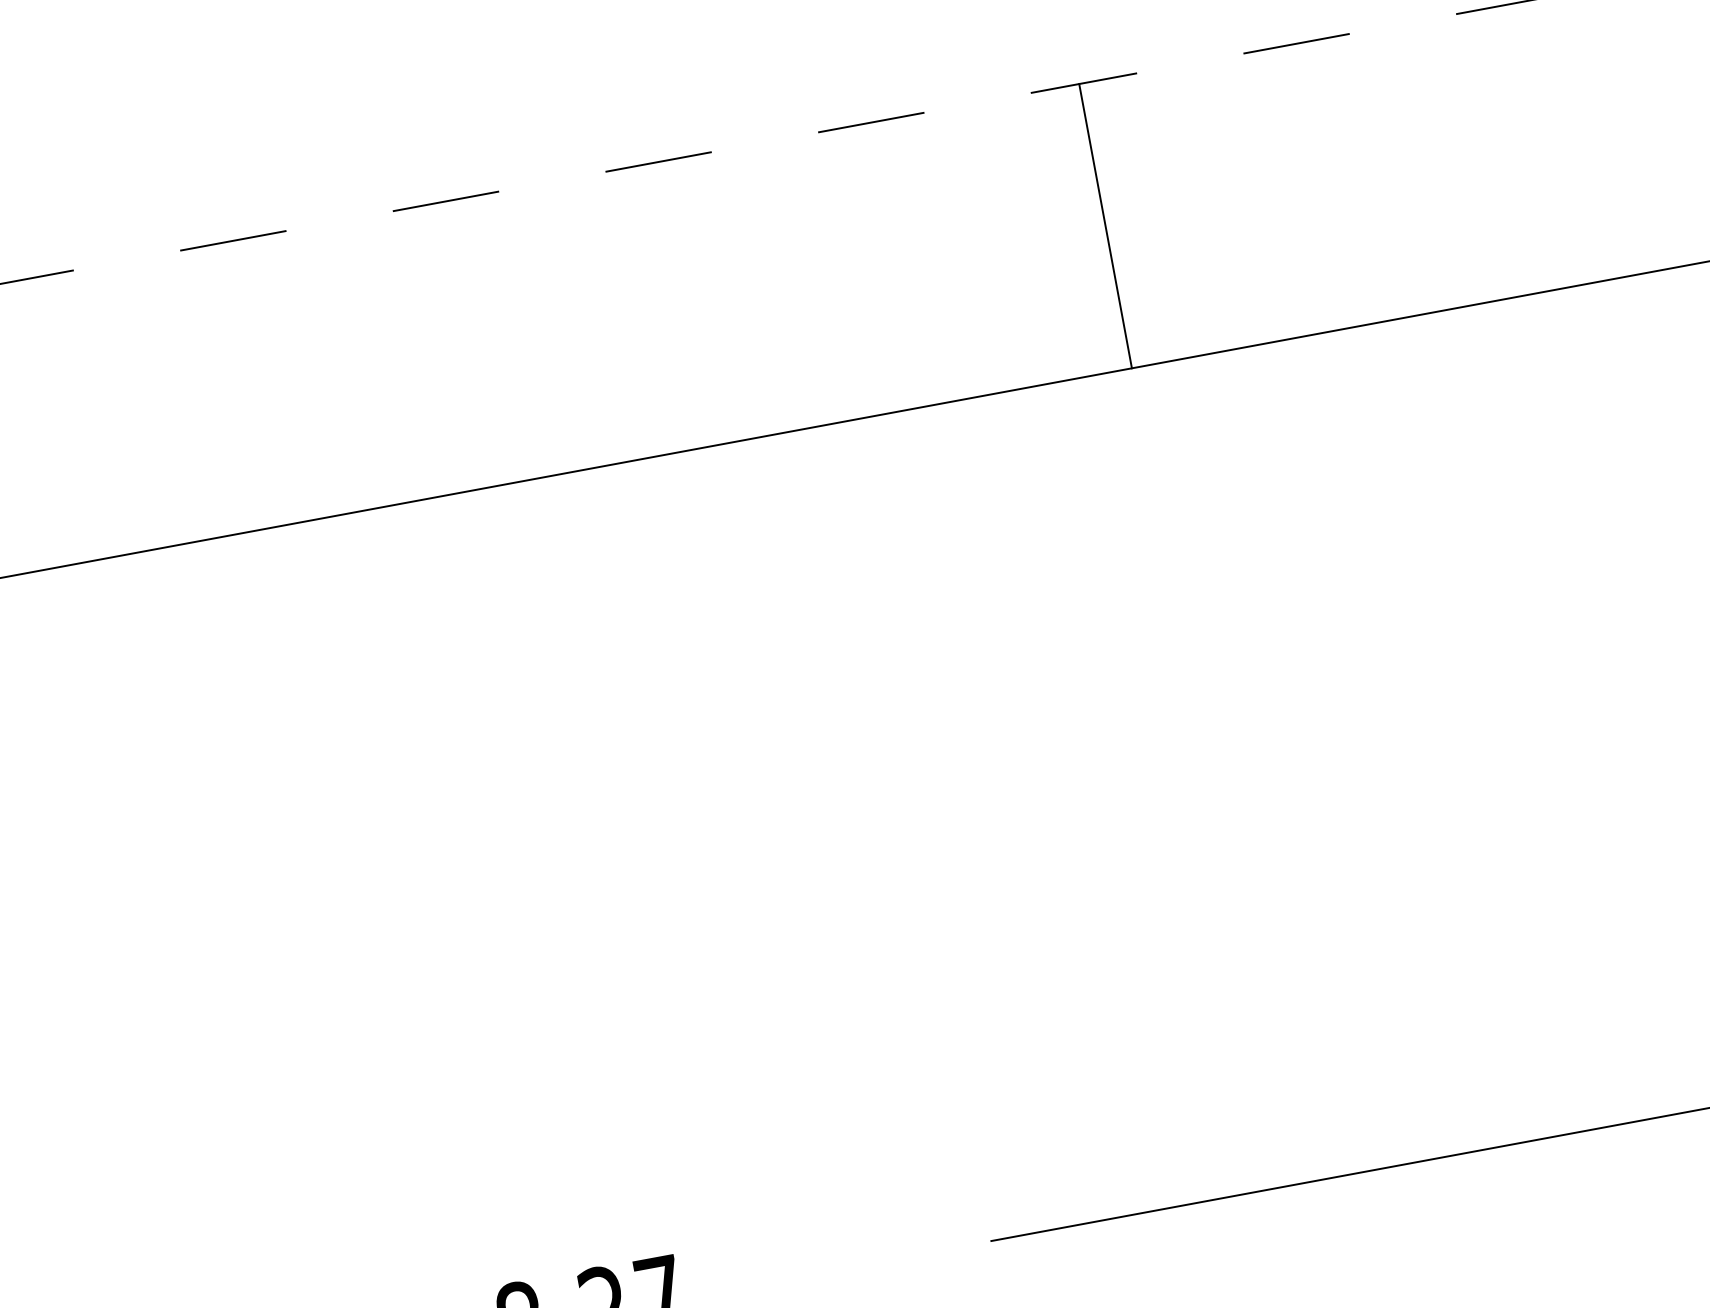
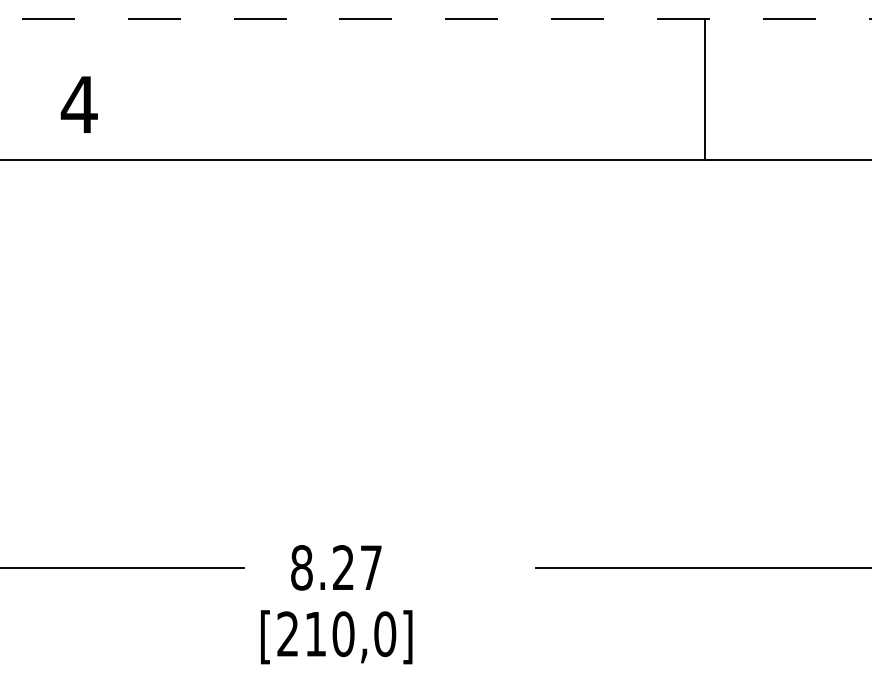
line: (1106, 225) -> (705, 89), moved

